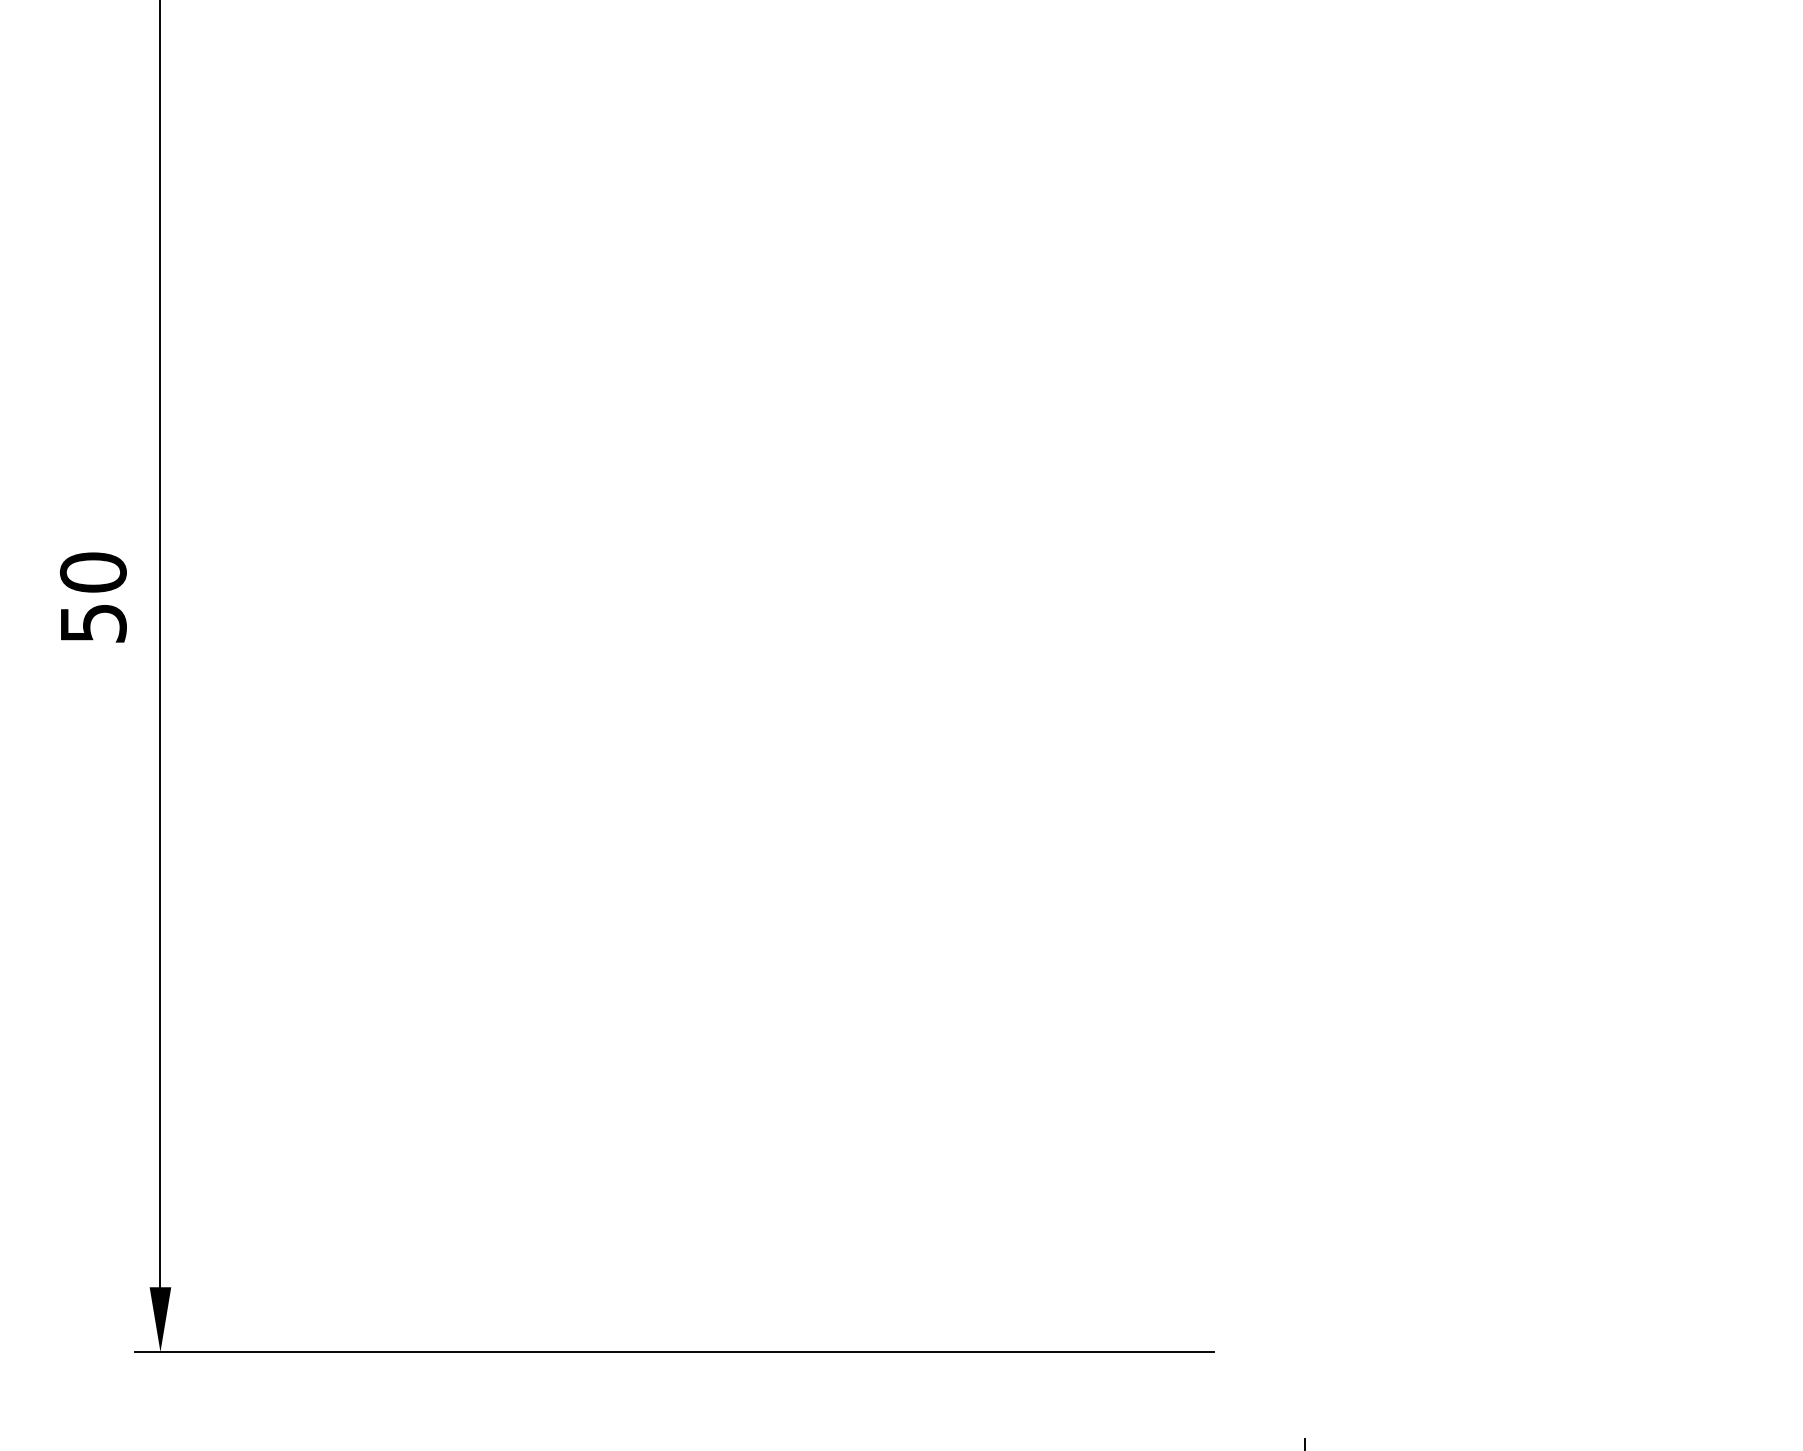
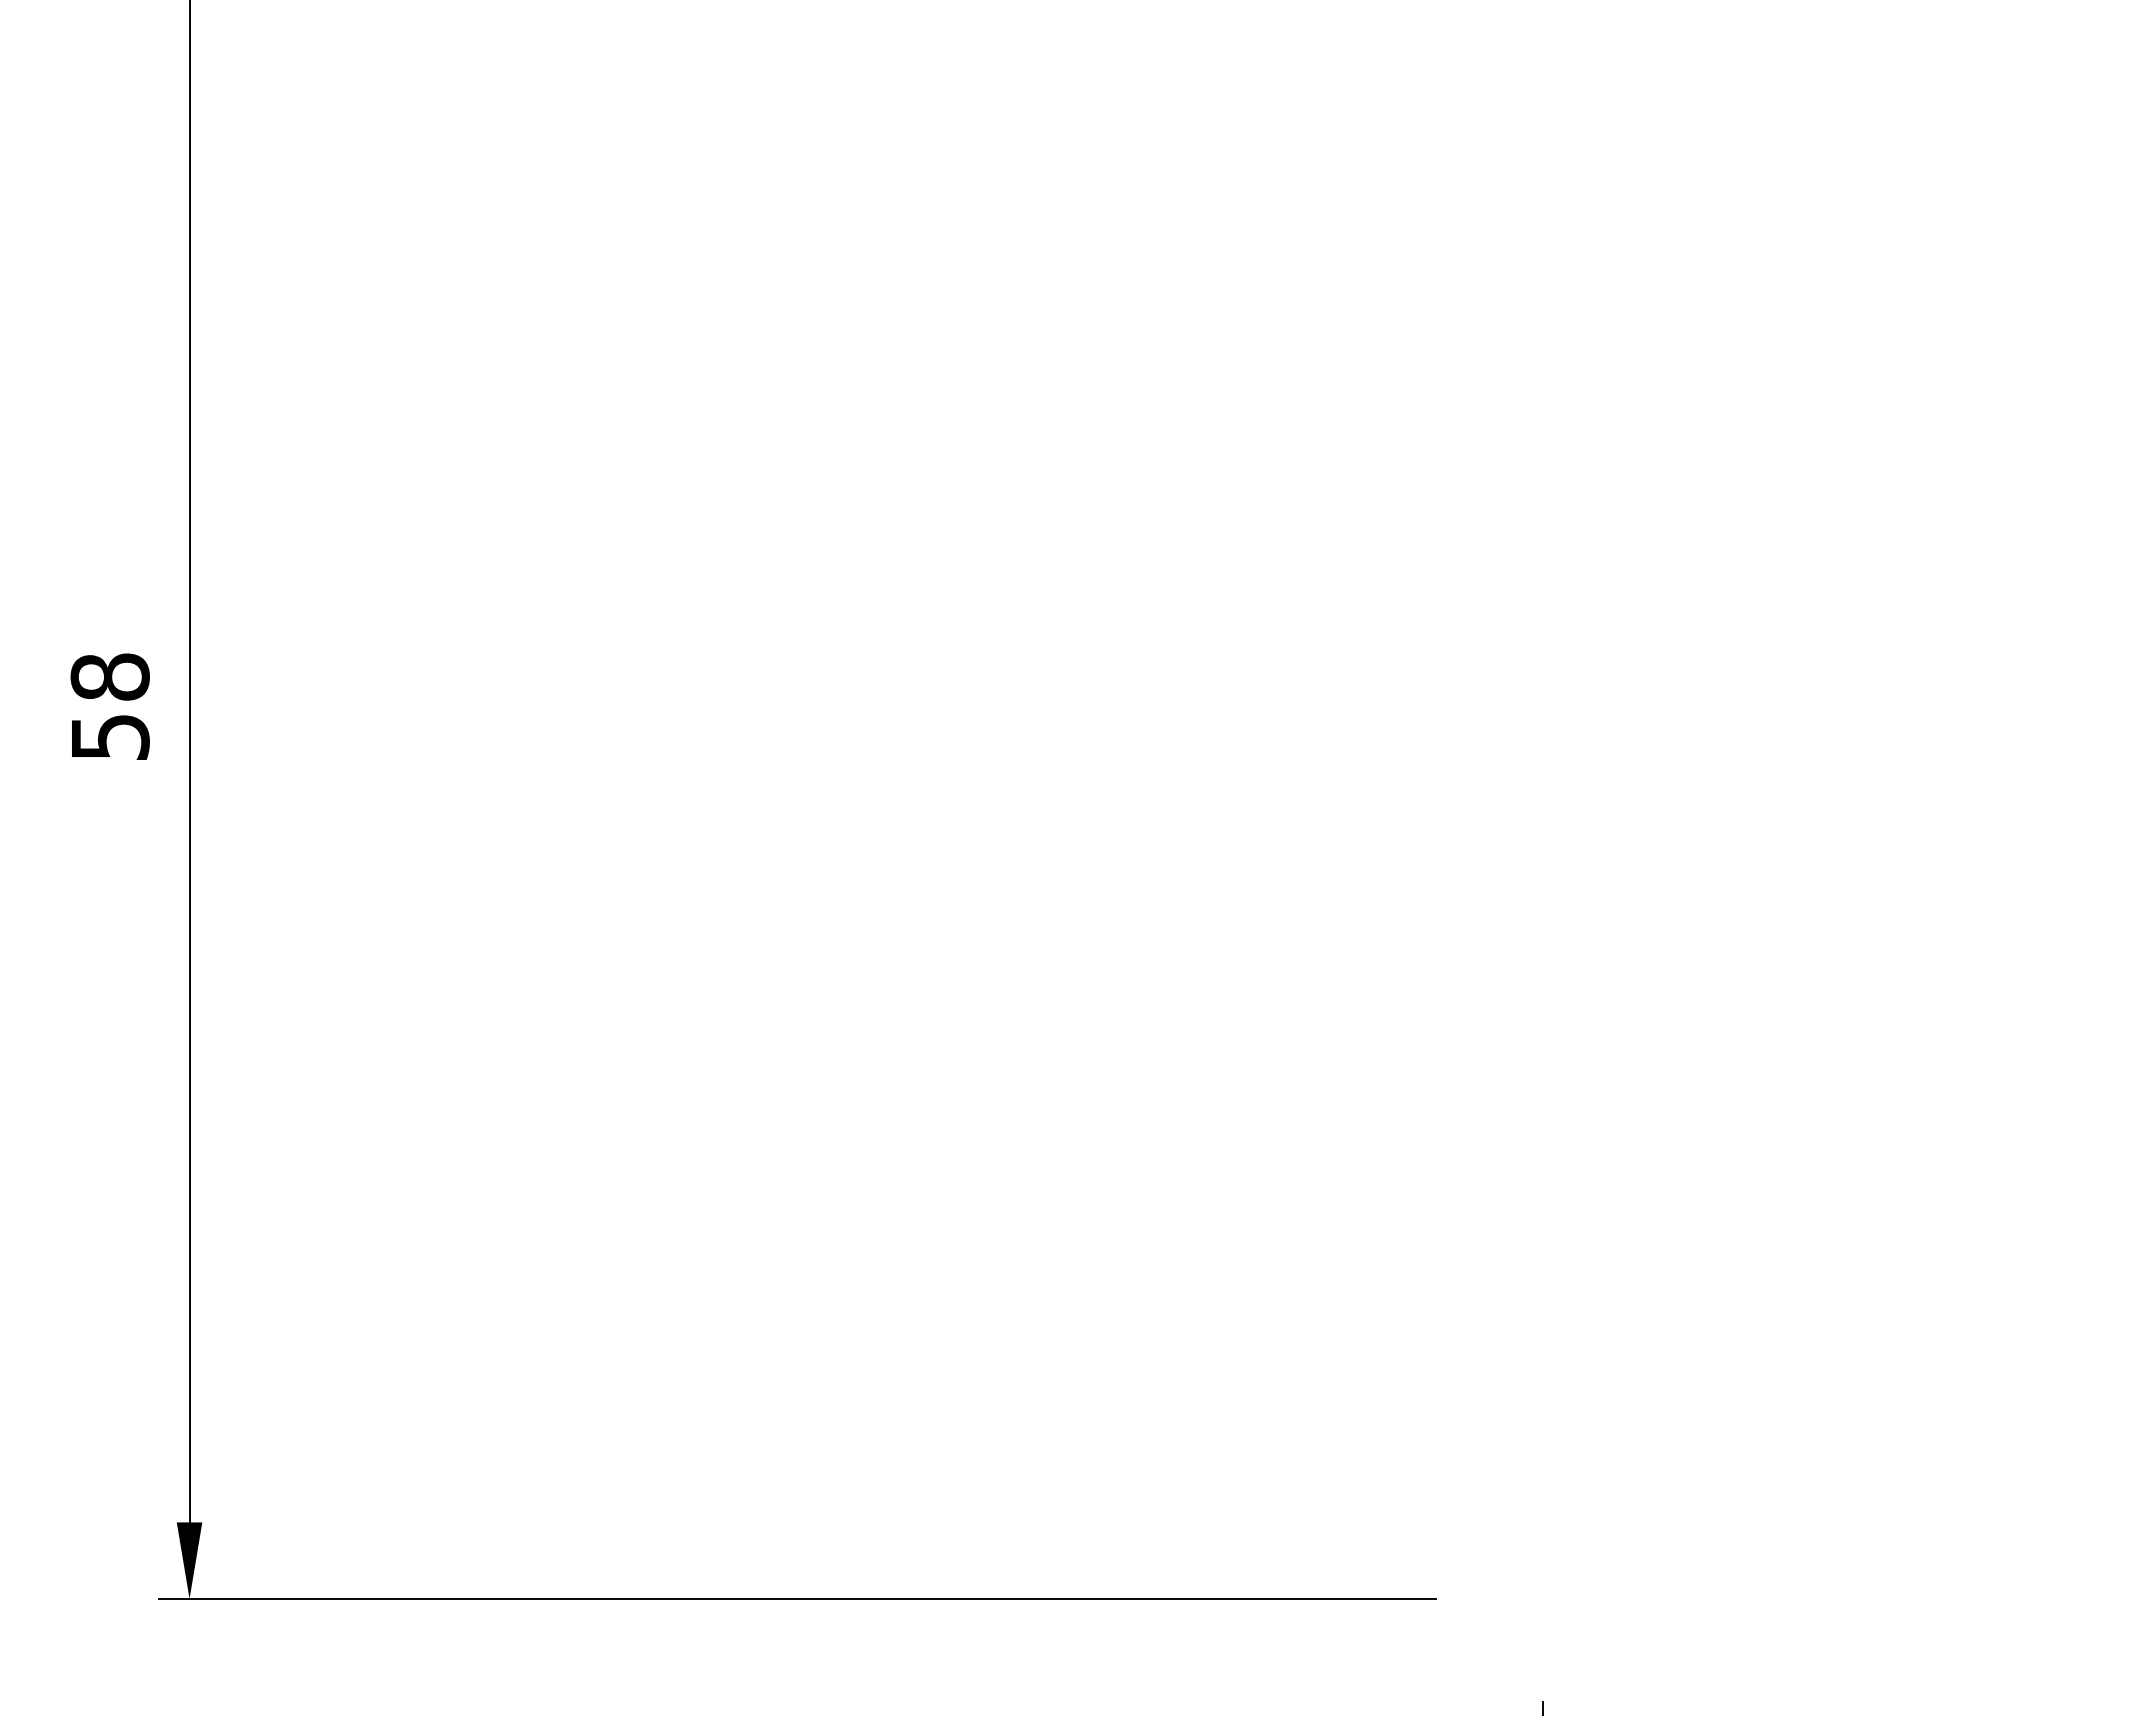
text: (92, 572) -> (109, 676), 50 -> 58

